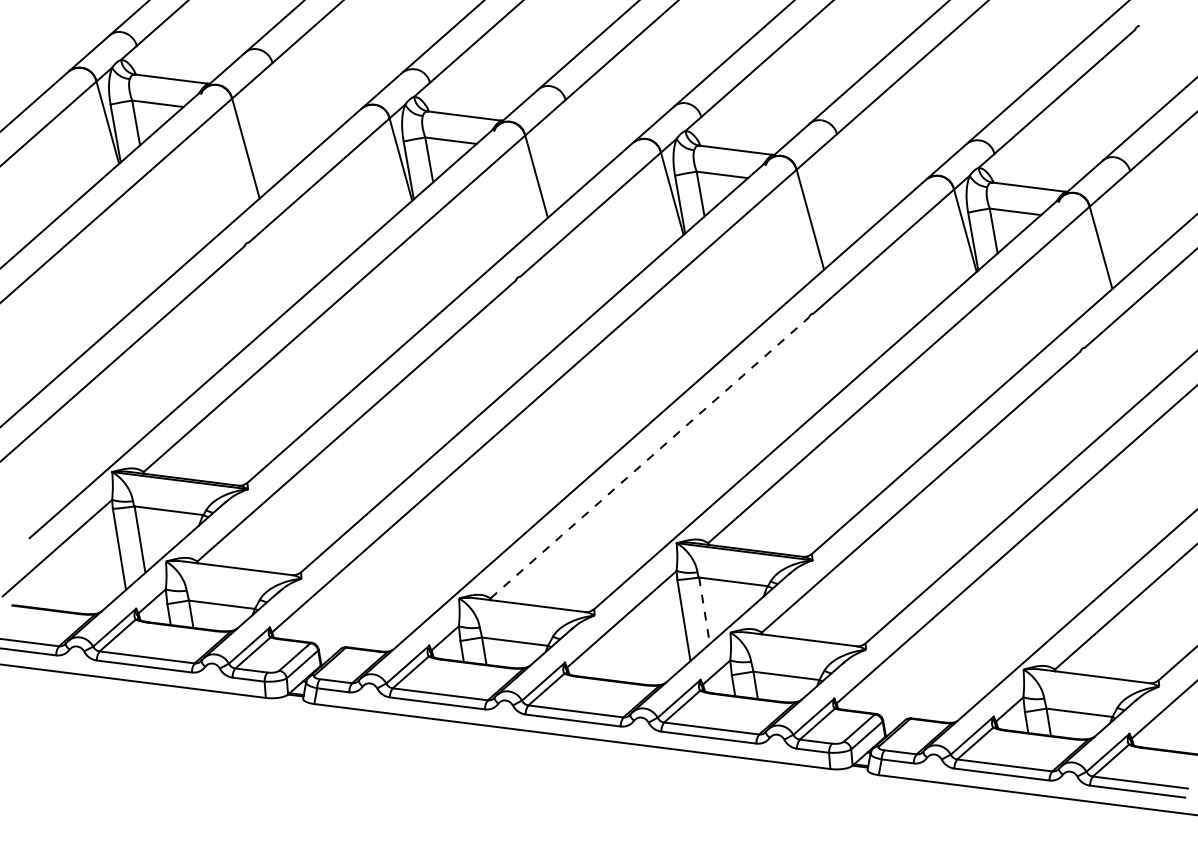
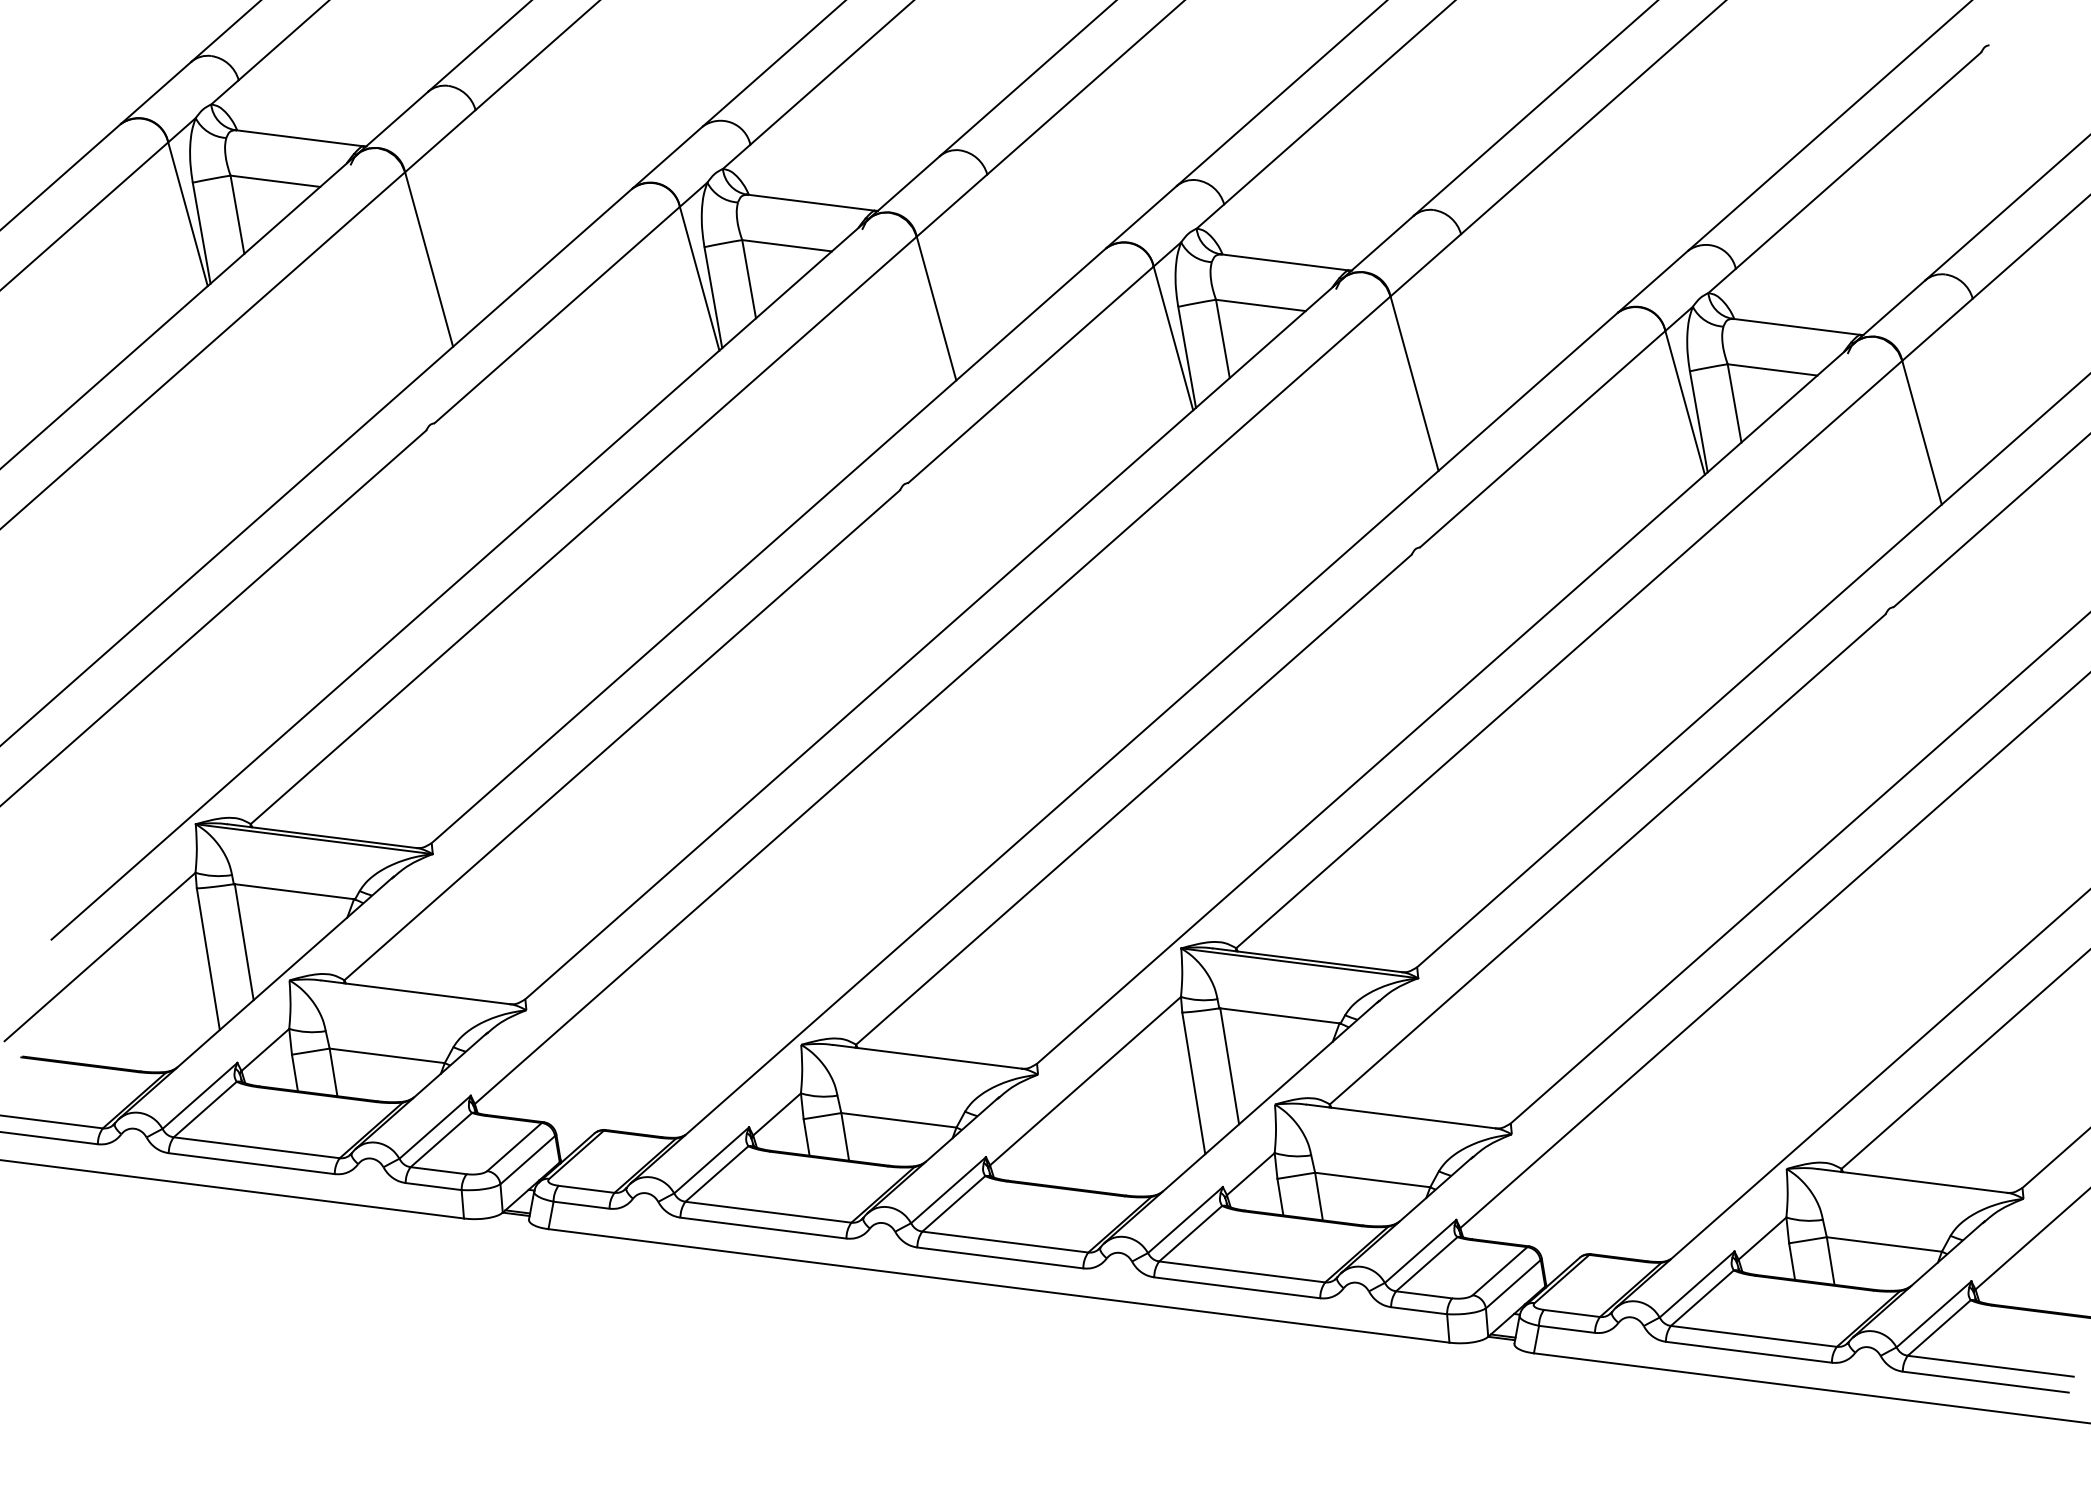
line: (650, 457) -> (1135, 798), dashed -> solid
line: (704, 610) -> (1229, 1065), dashed -> solid

